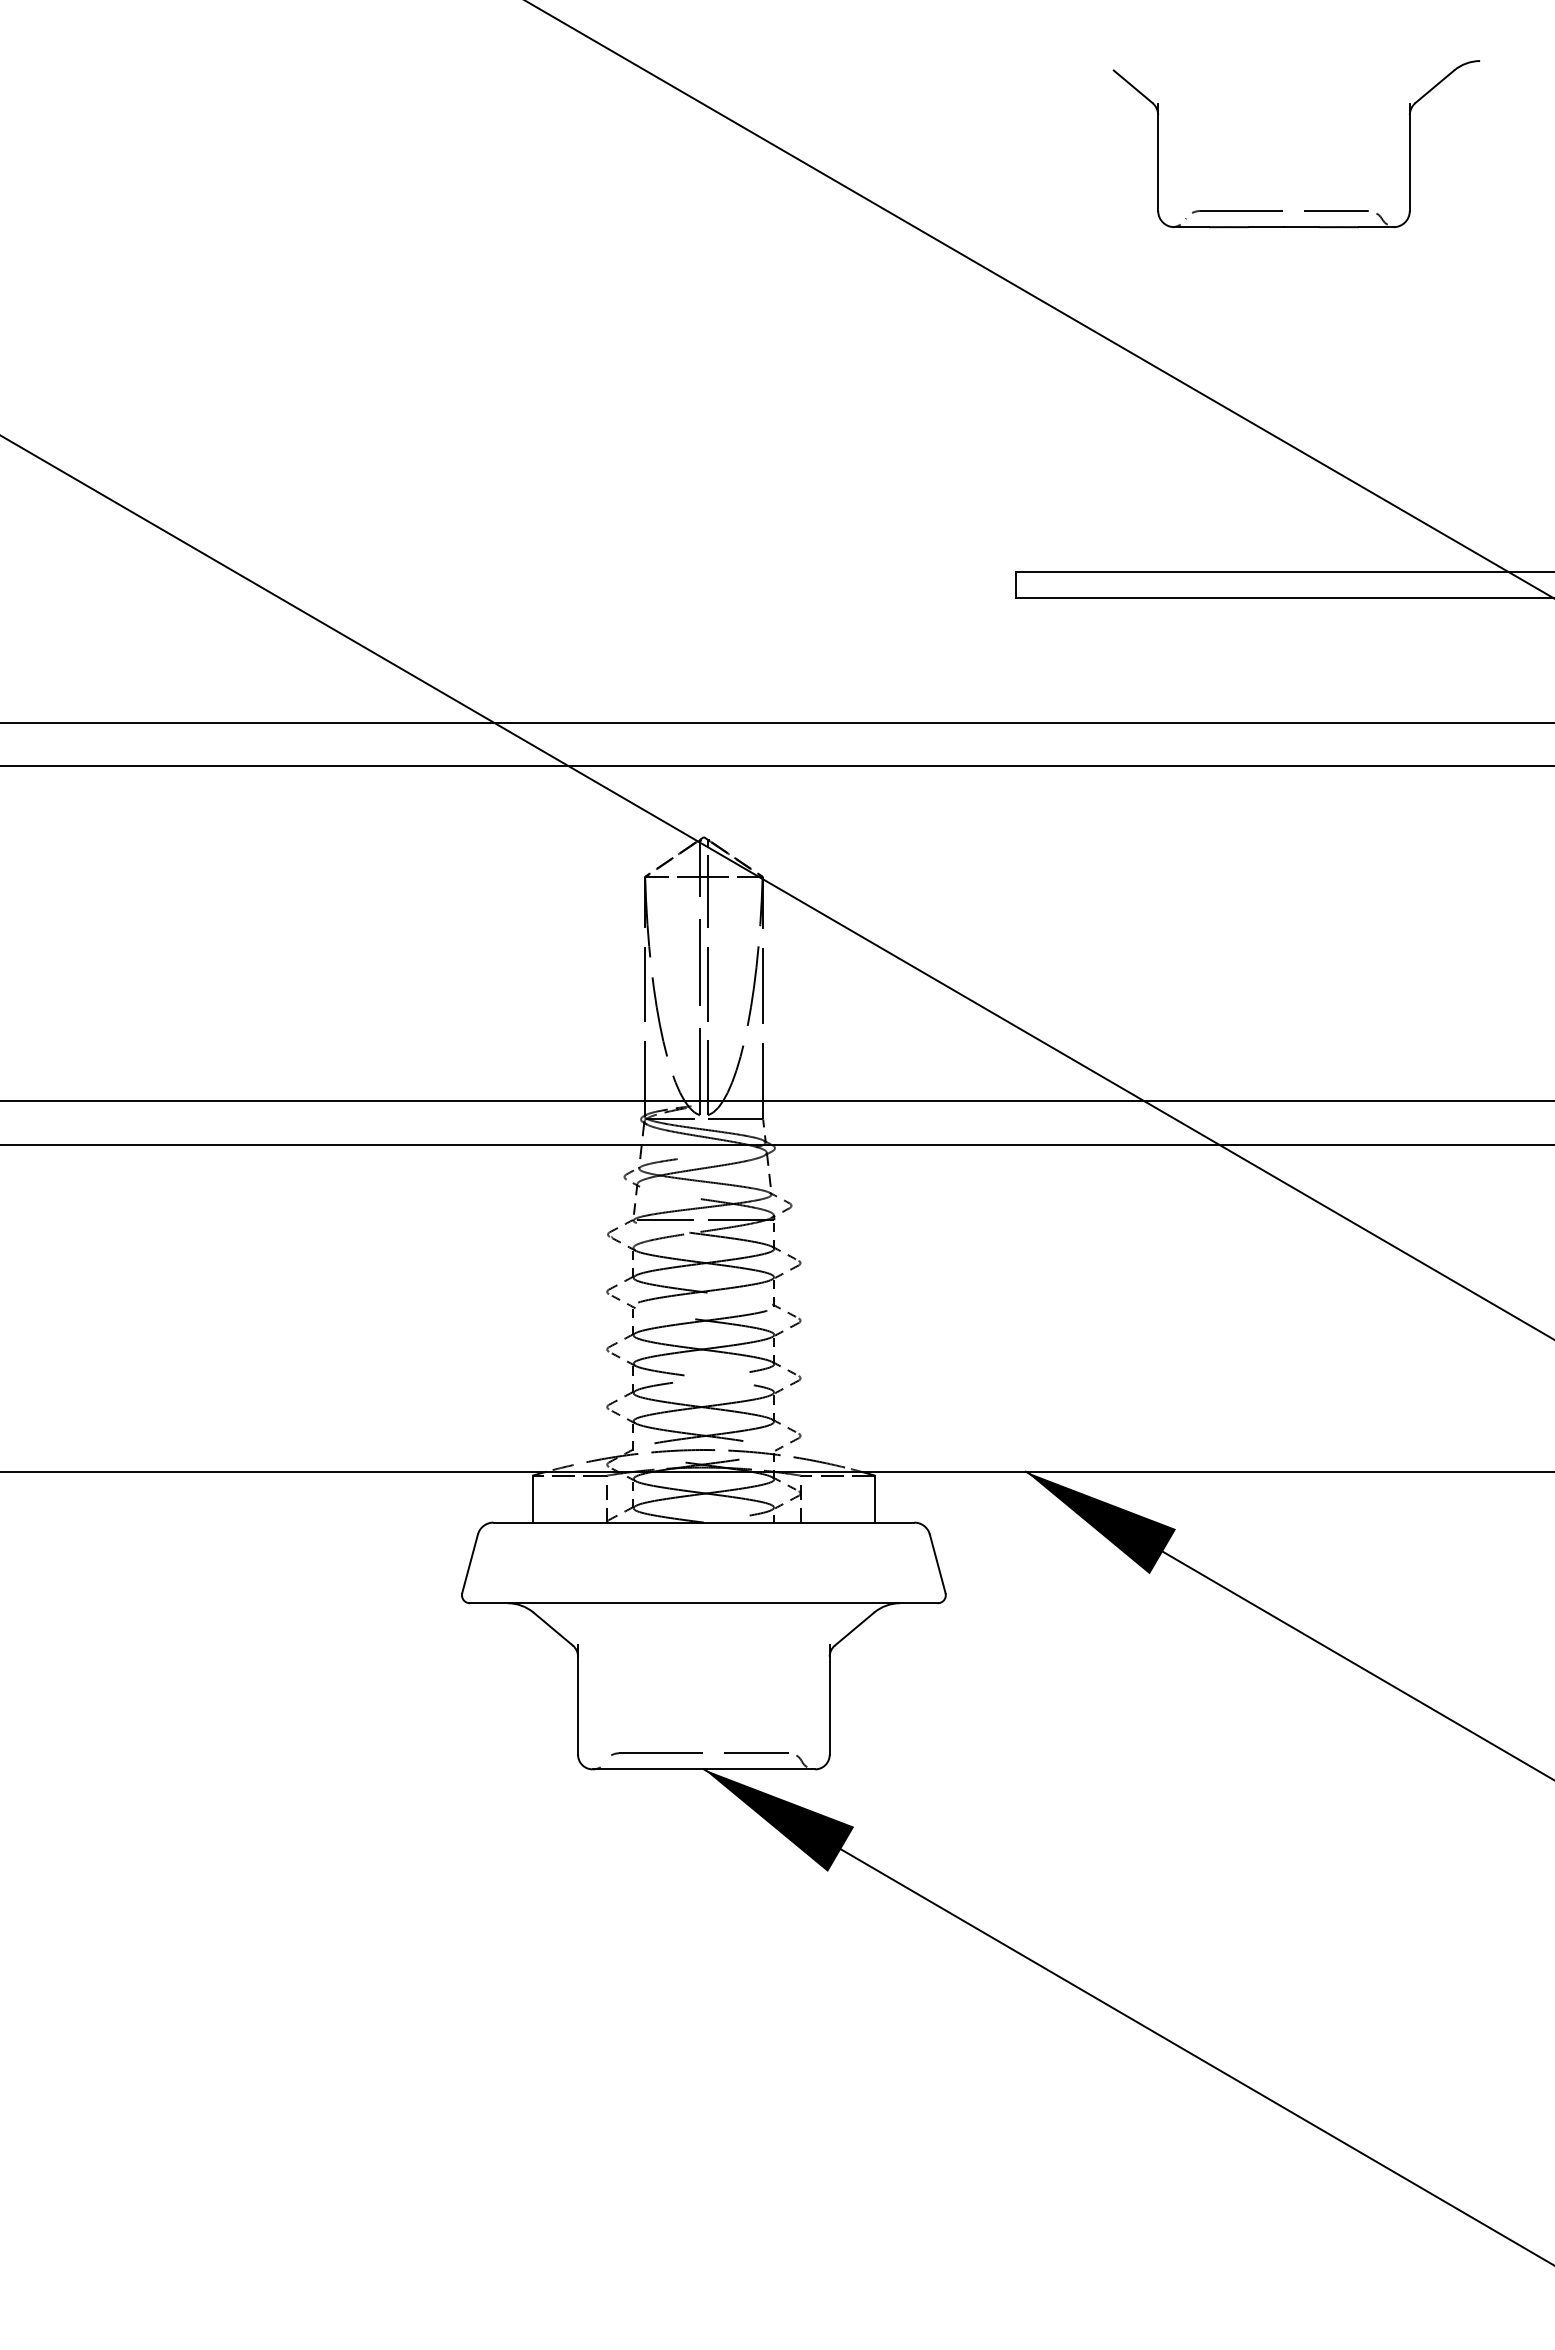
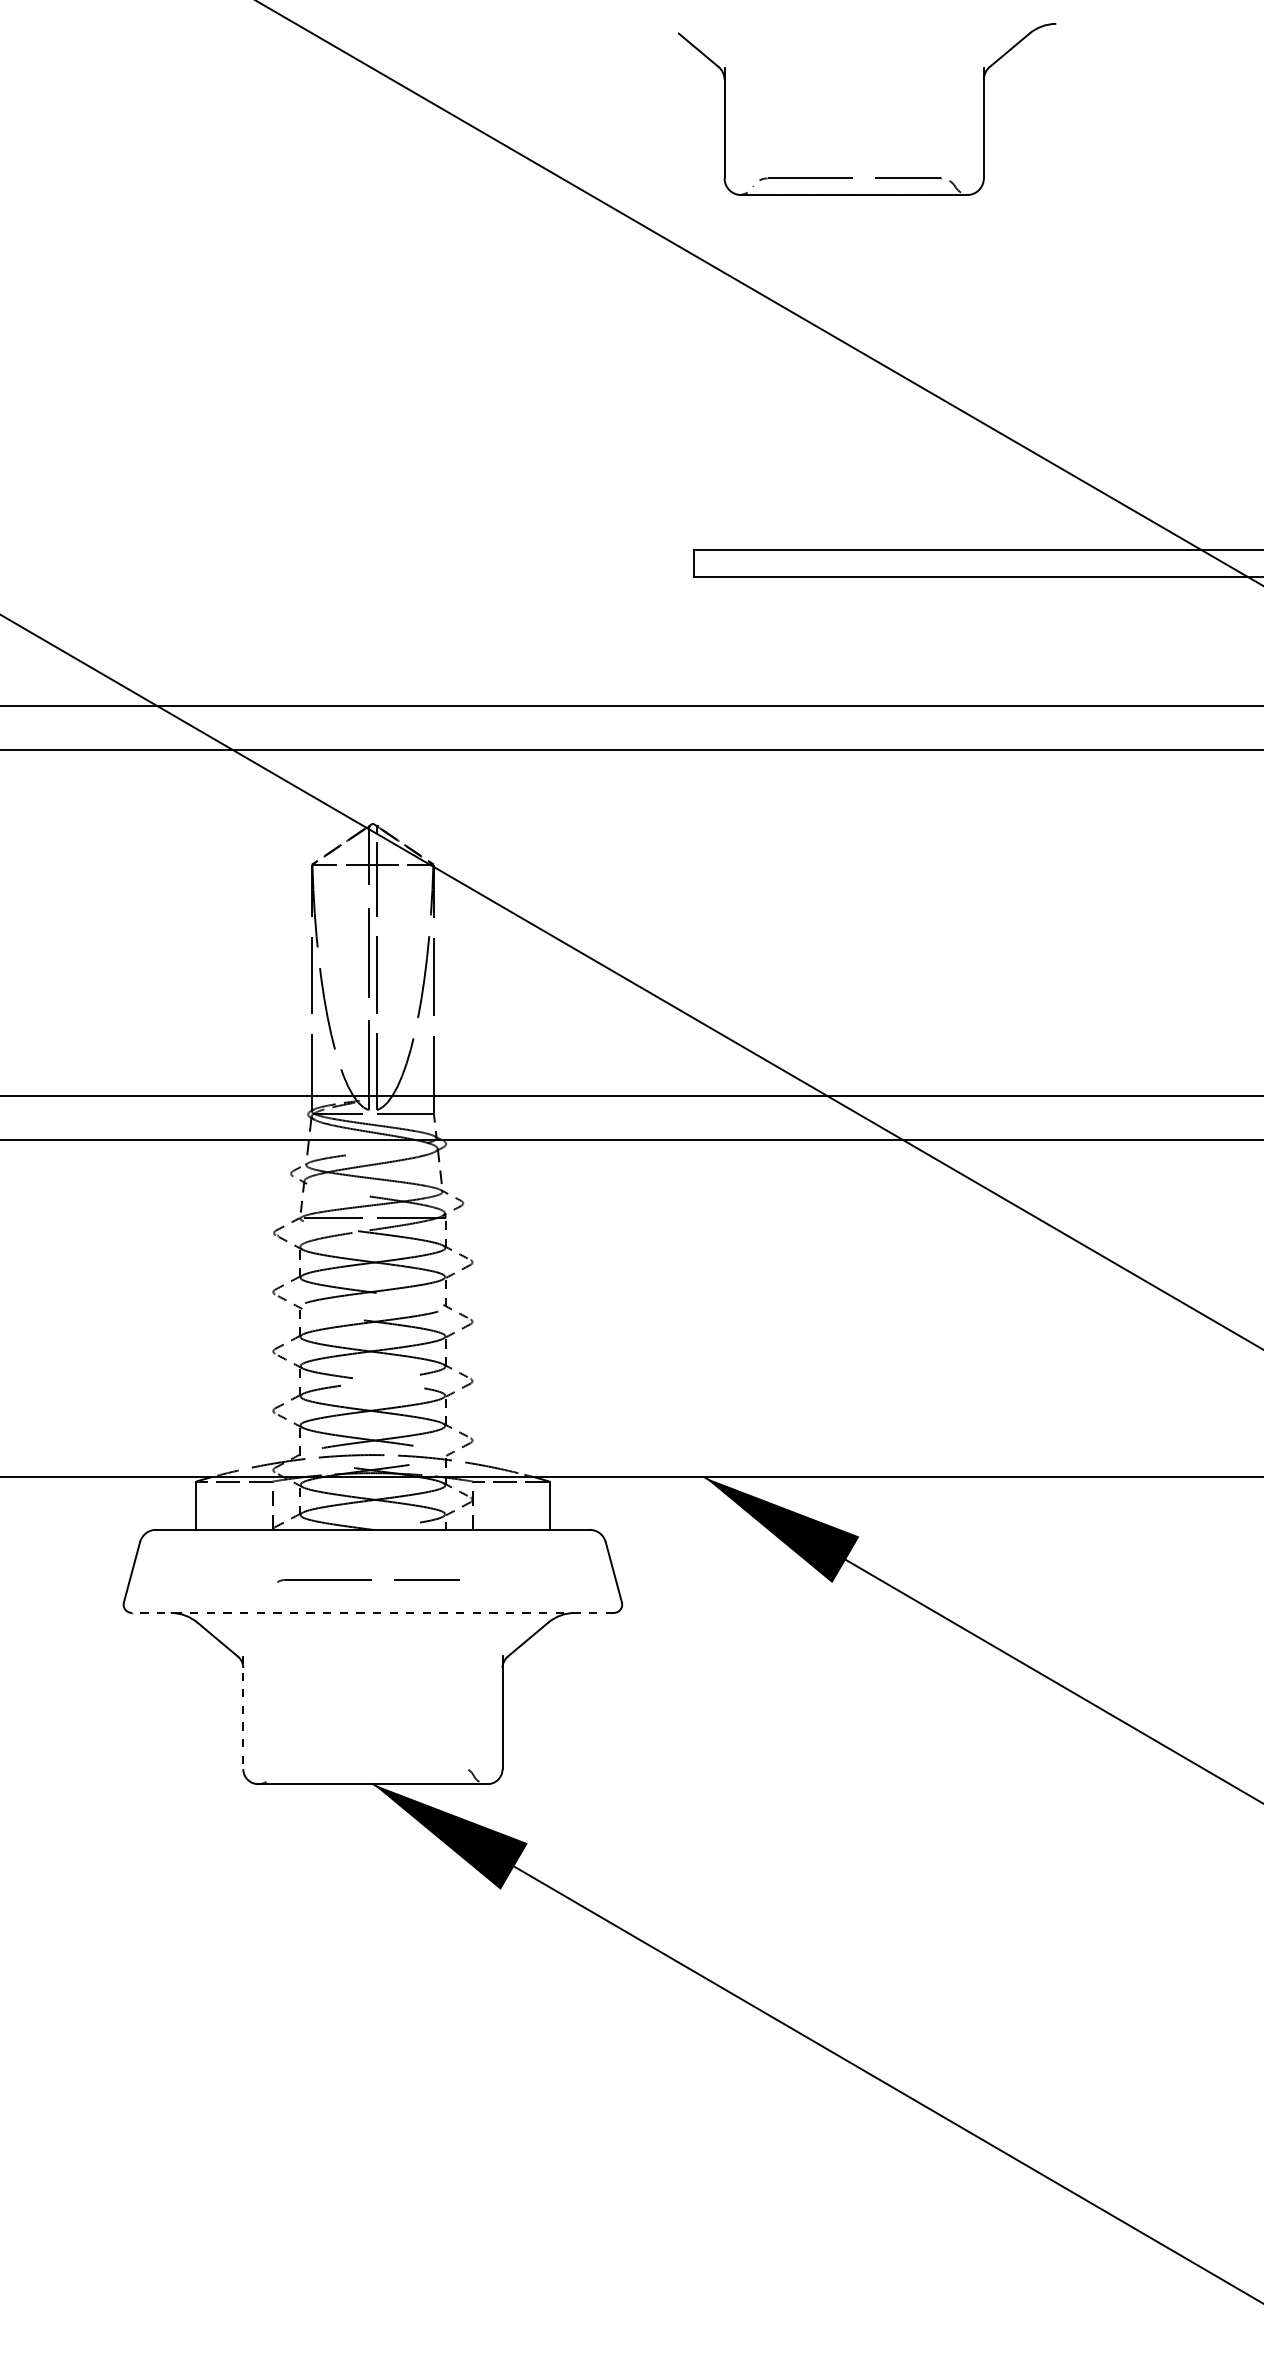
part: (1304, 210) -> (875, 177), moved
line: (703, 1603) -> (372, 1613), solid -> dashed
line: (578, 1699) -> (243, 1712), solid -> dashed
part: (699, 1753) -> (368, 1580), moved

